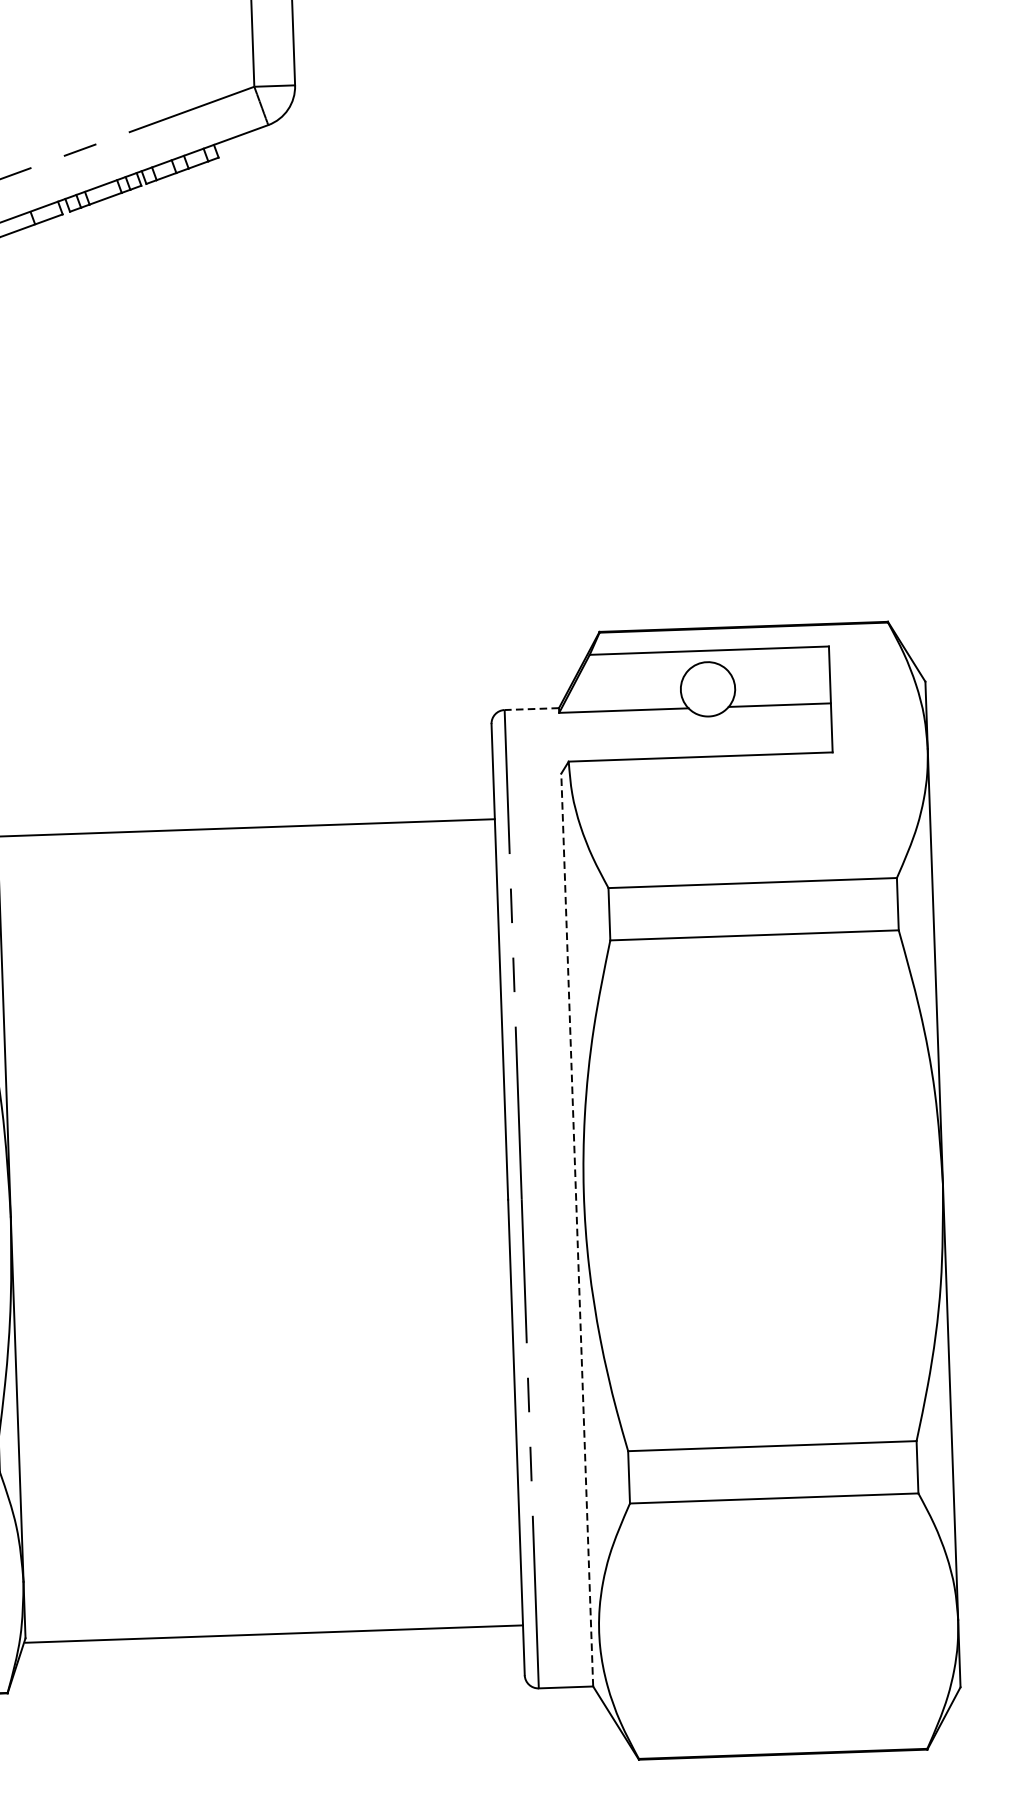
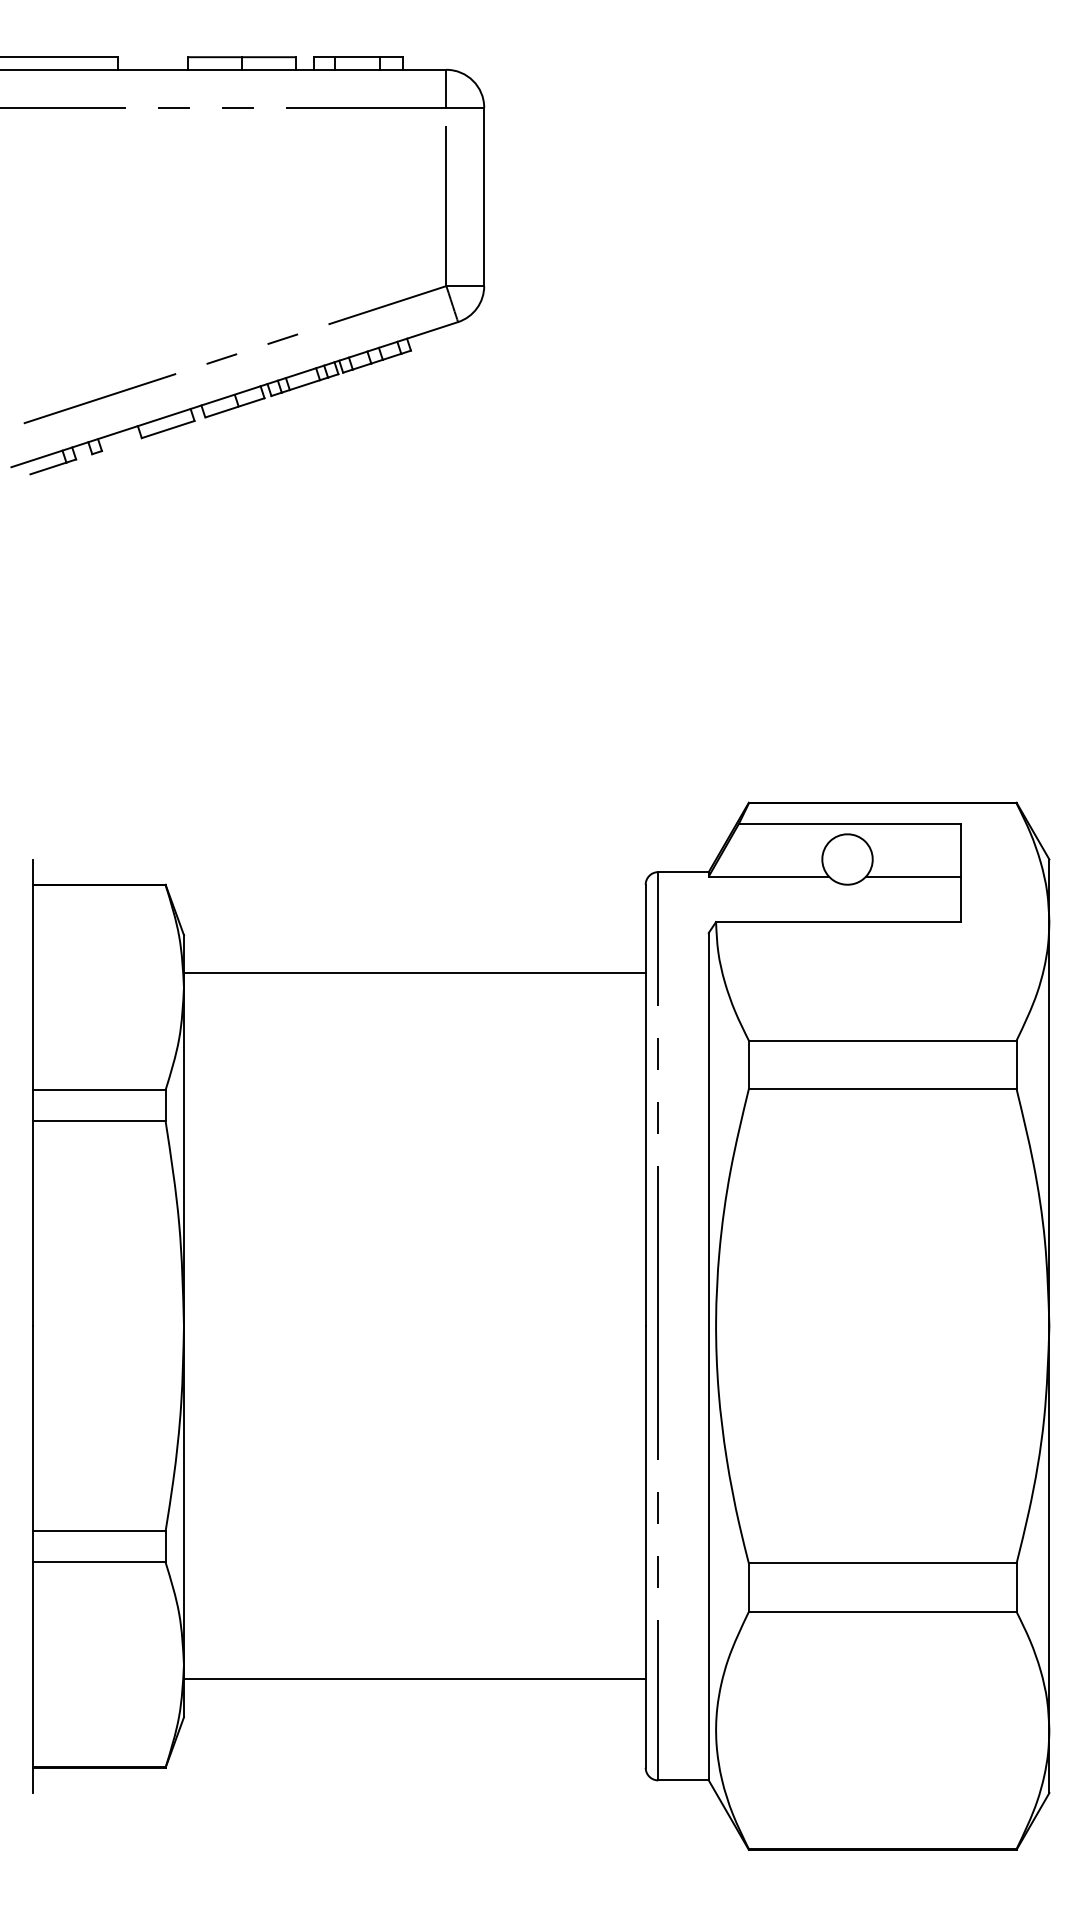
line: (531, 709) -> (683, 872), dashed -> solid
line: (576, 1229) -> (708, 1356), dashed -> solid
line: (273, 1634) -> (414, 1679), moved

